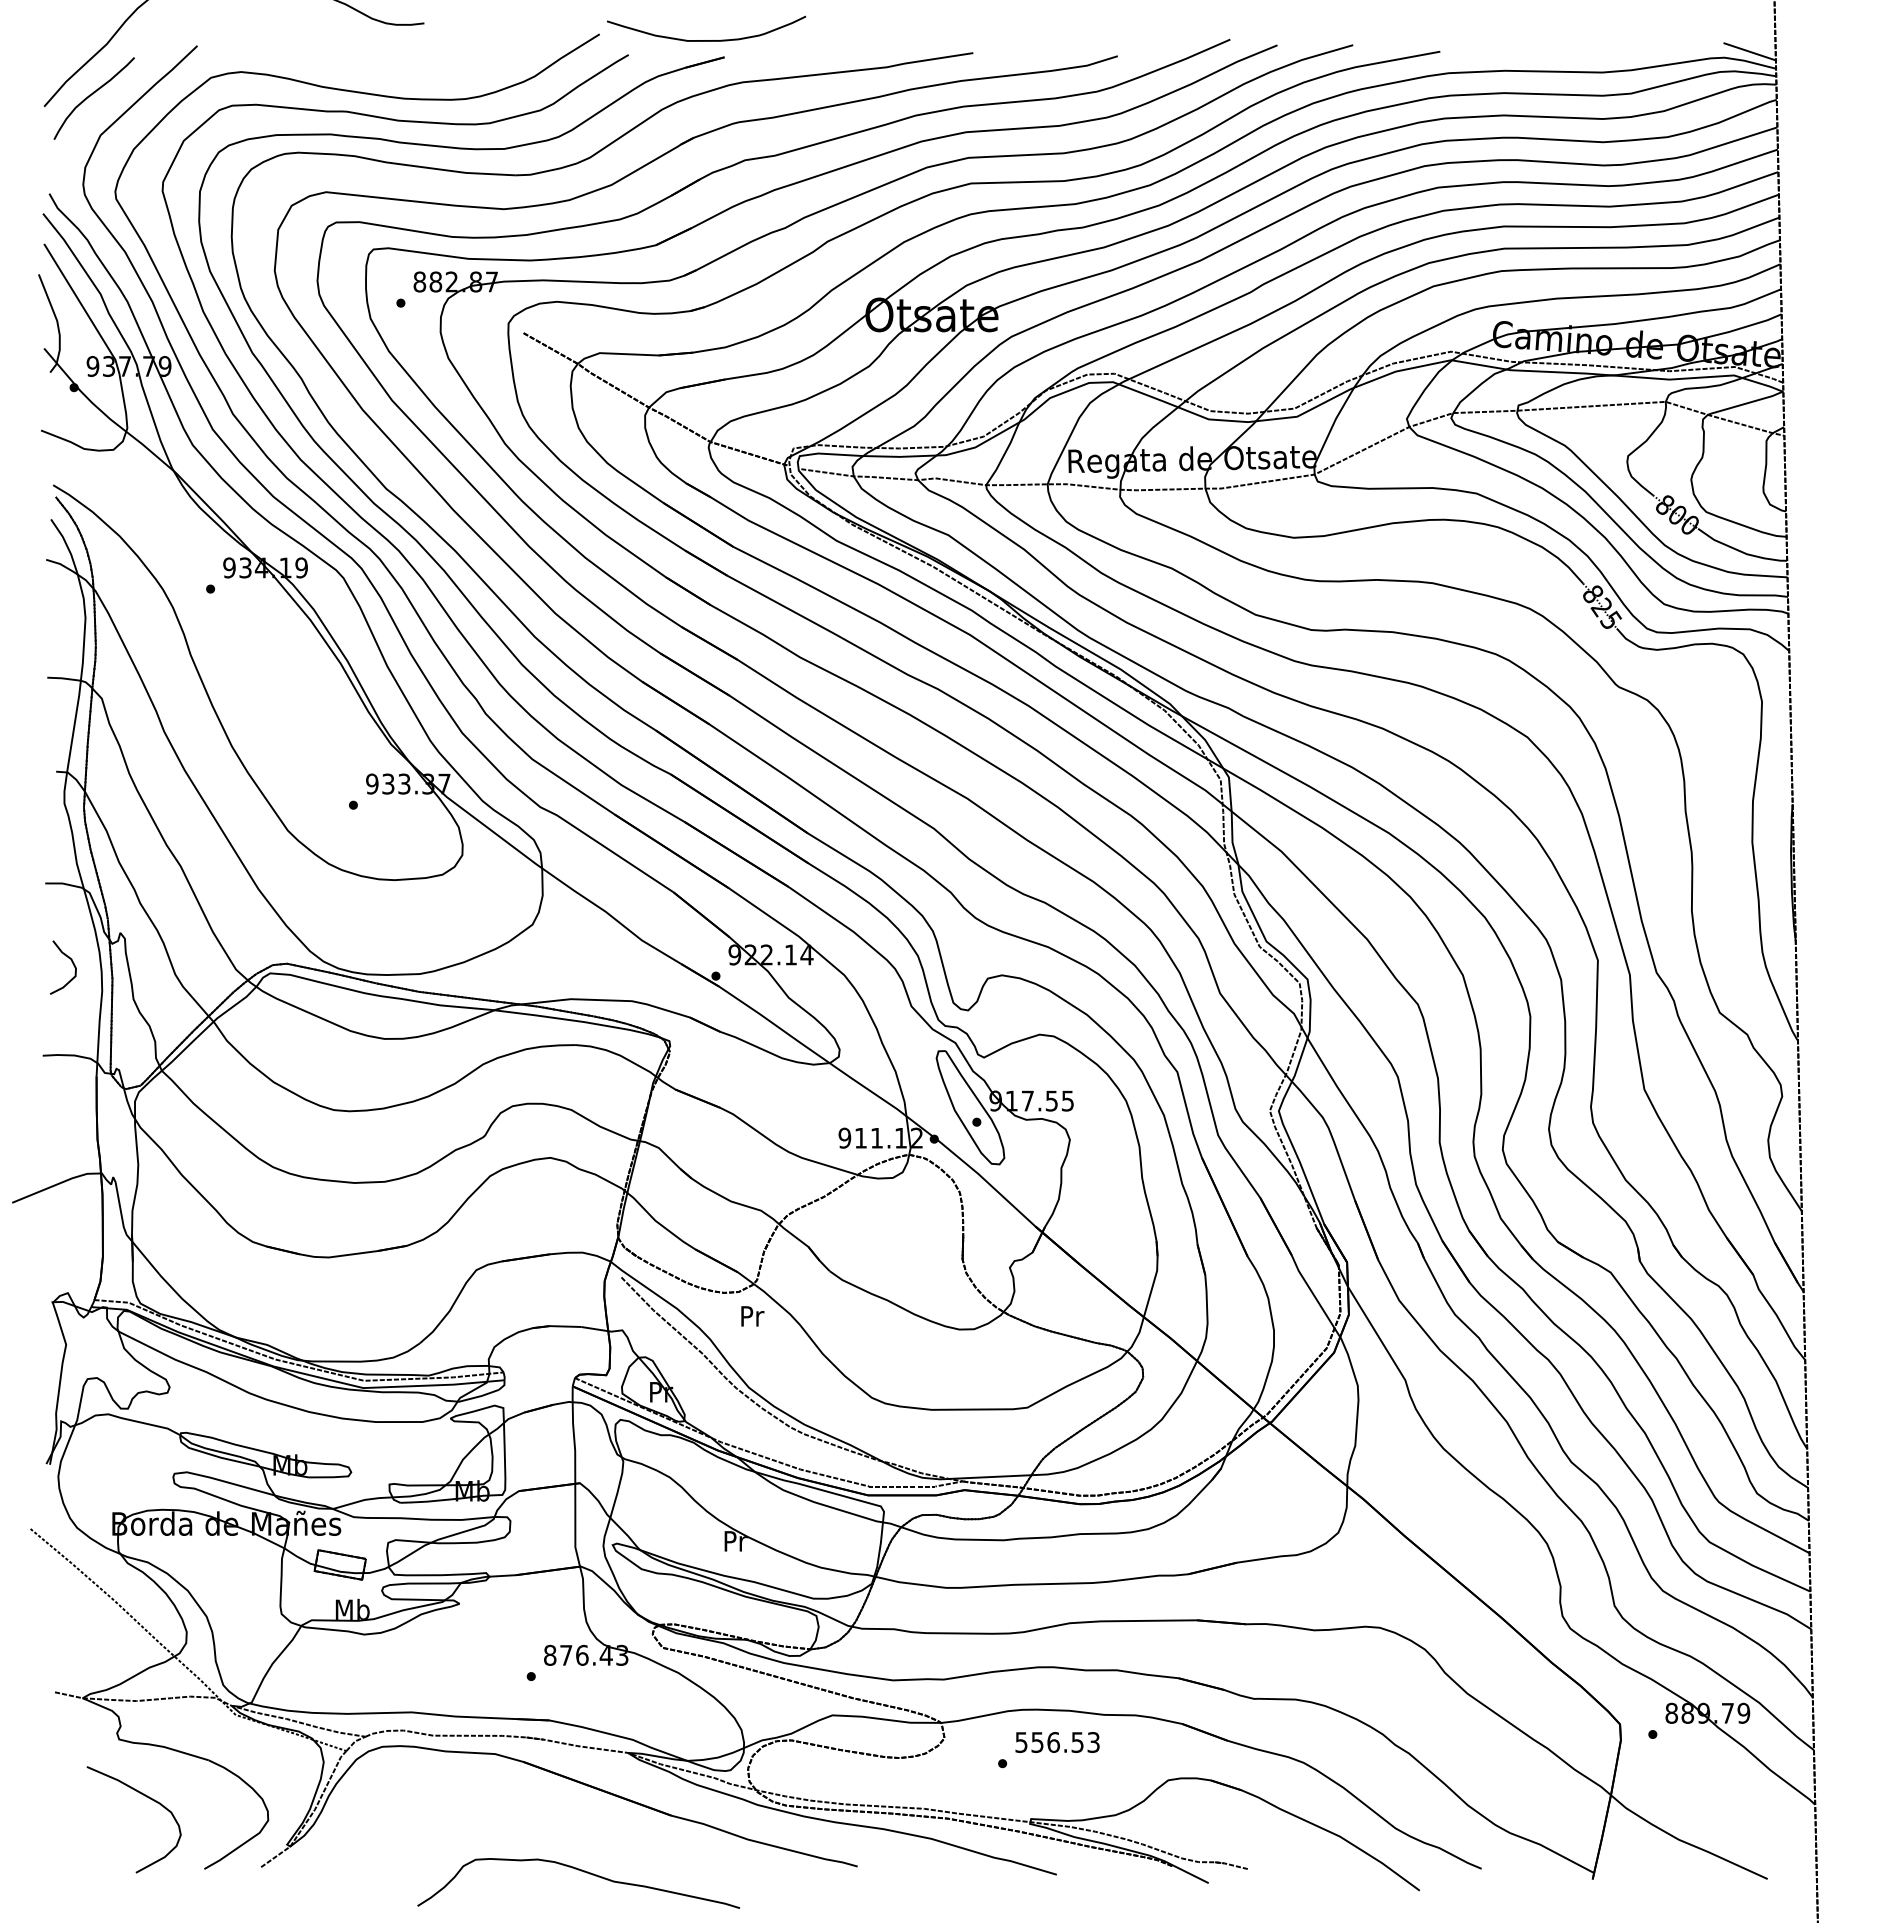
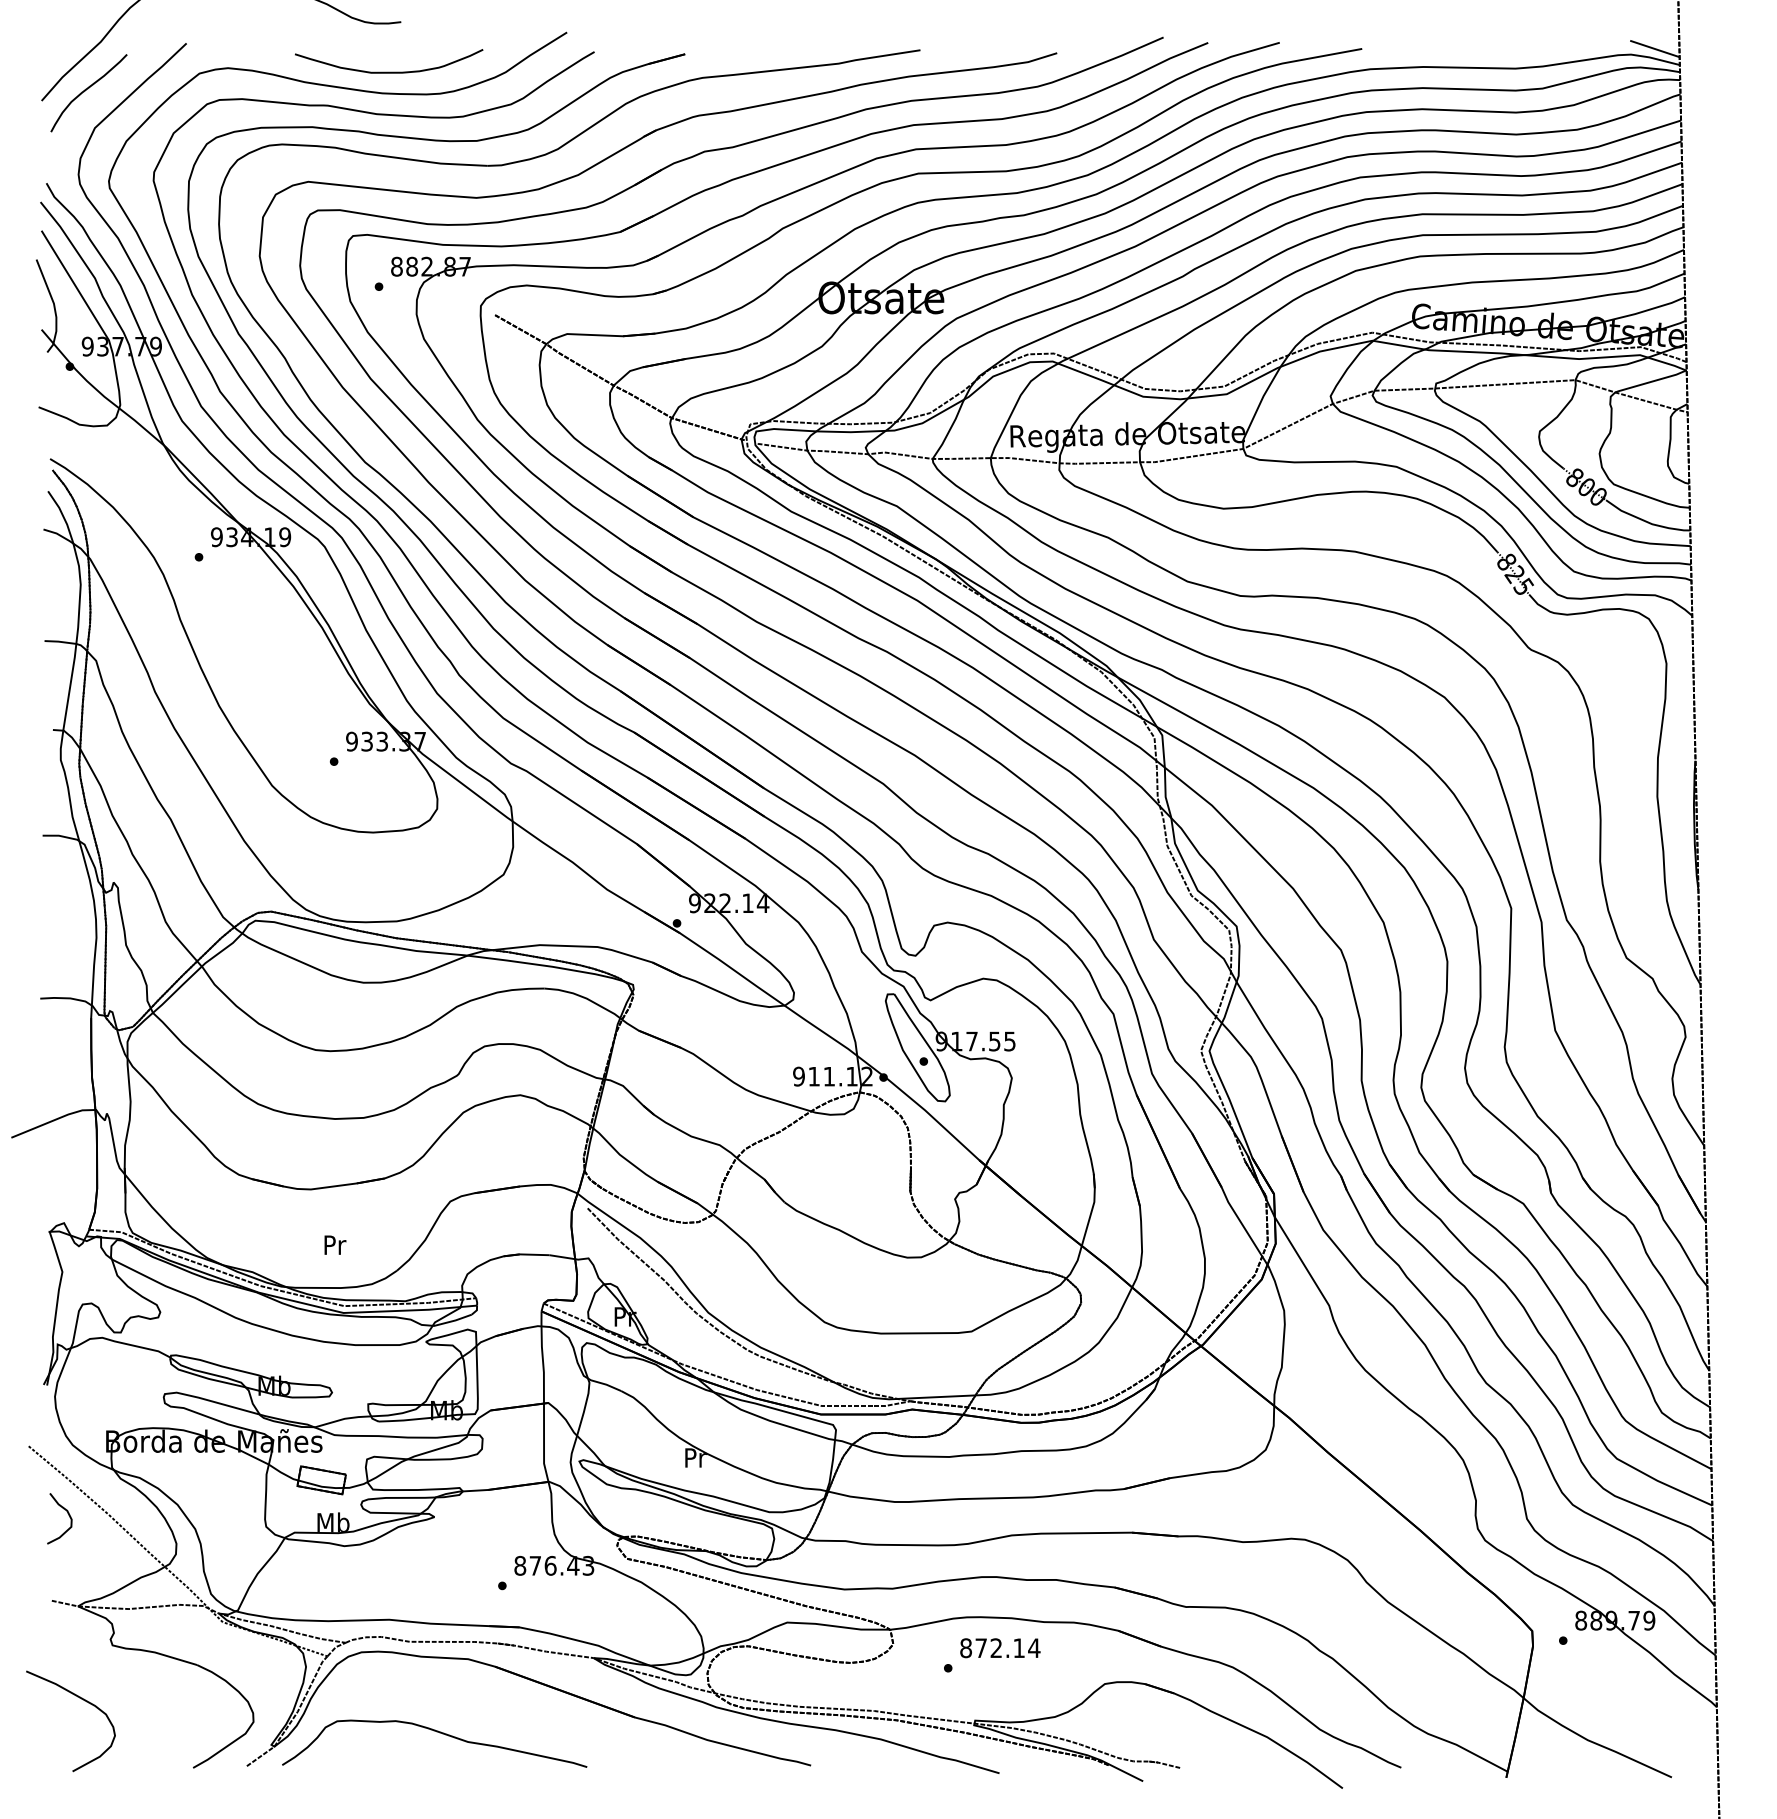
curve: (706, 40) -> (389, 72), moved
curve: (71, 962) -> (67, 1513), moved
text: (752, 1316) -> (335, 1245), moved
text: (1057, 1742) -> (1000, 1648), 556.53 -> 872.14
curve: (144, 1796) -> (80, 1699), moved
curve: (583, 1872) -> (439, 1733), moved

